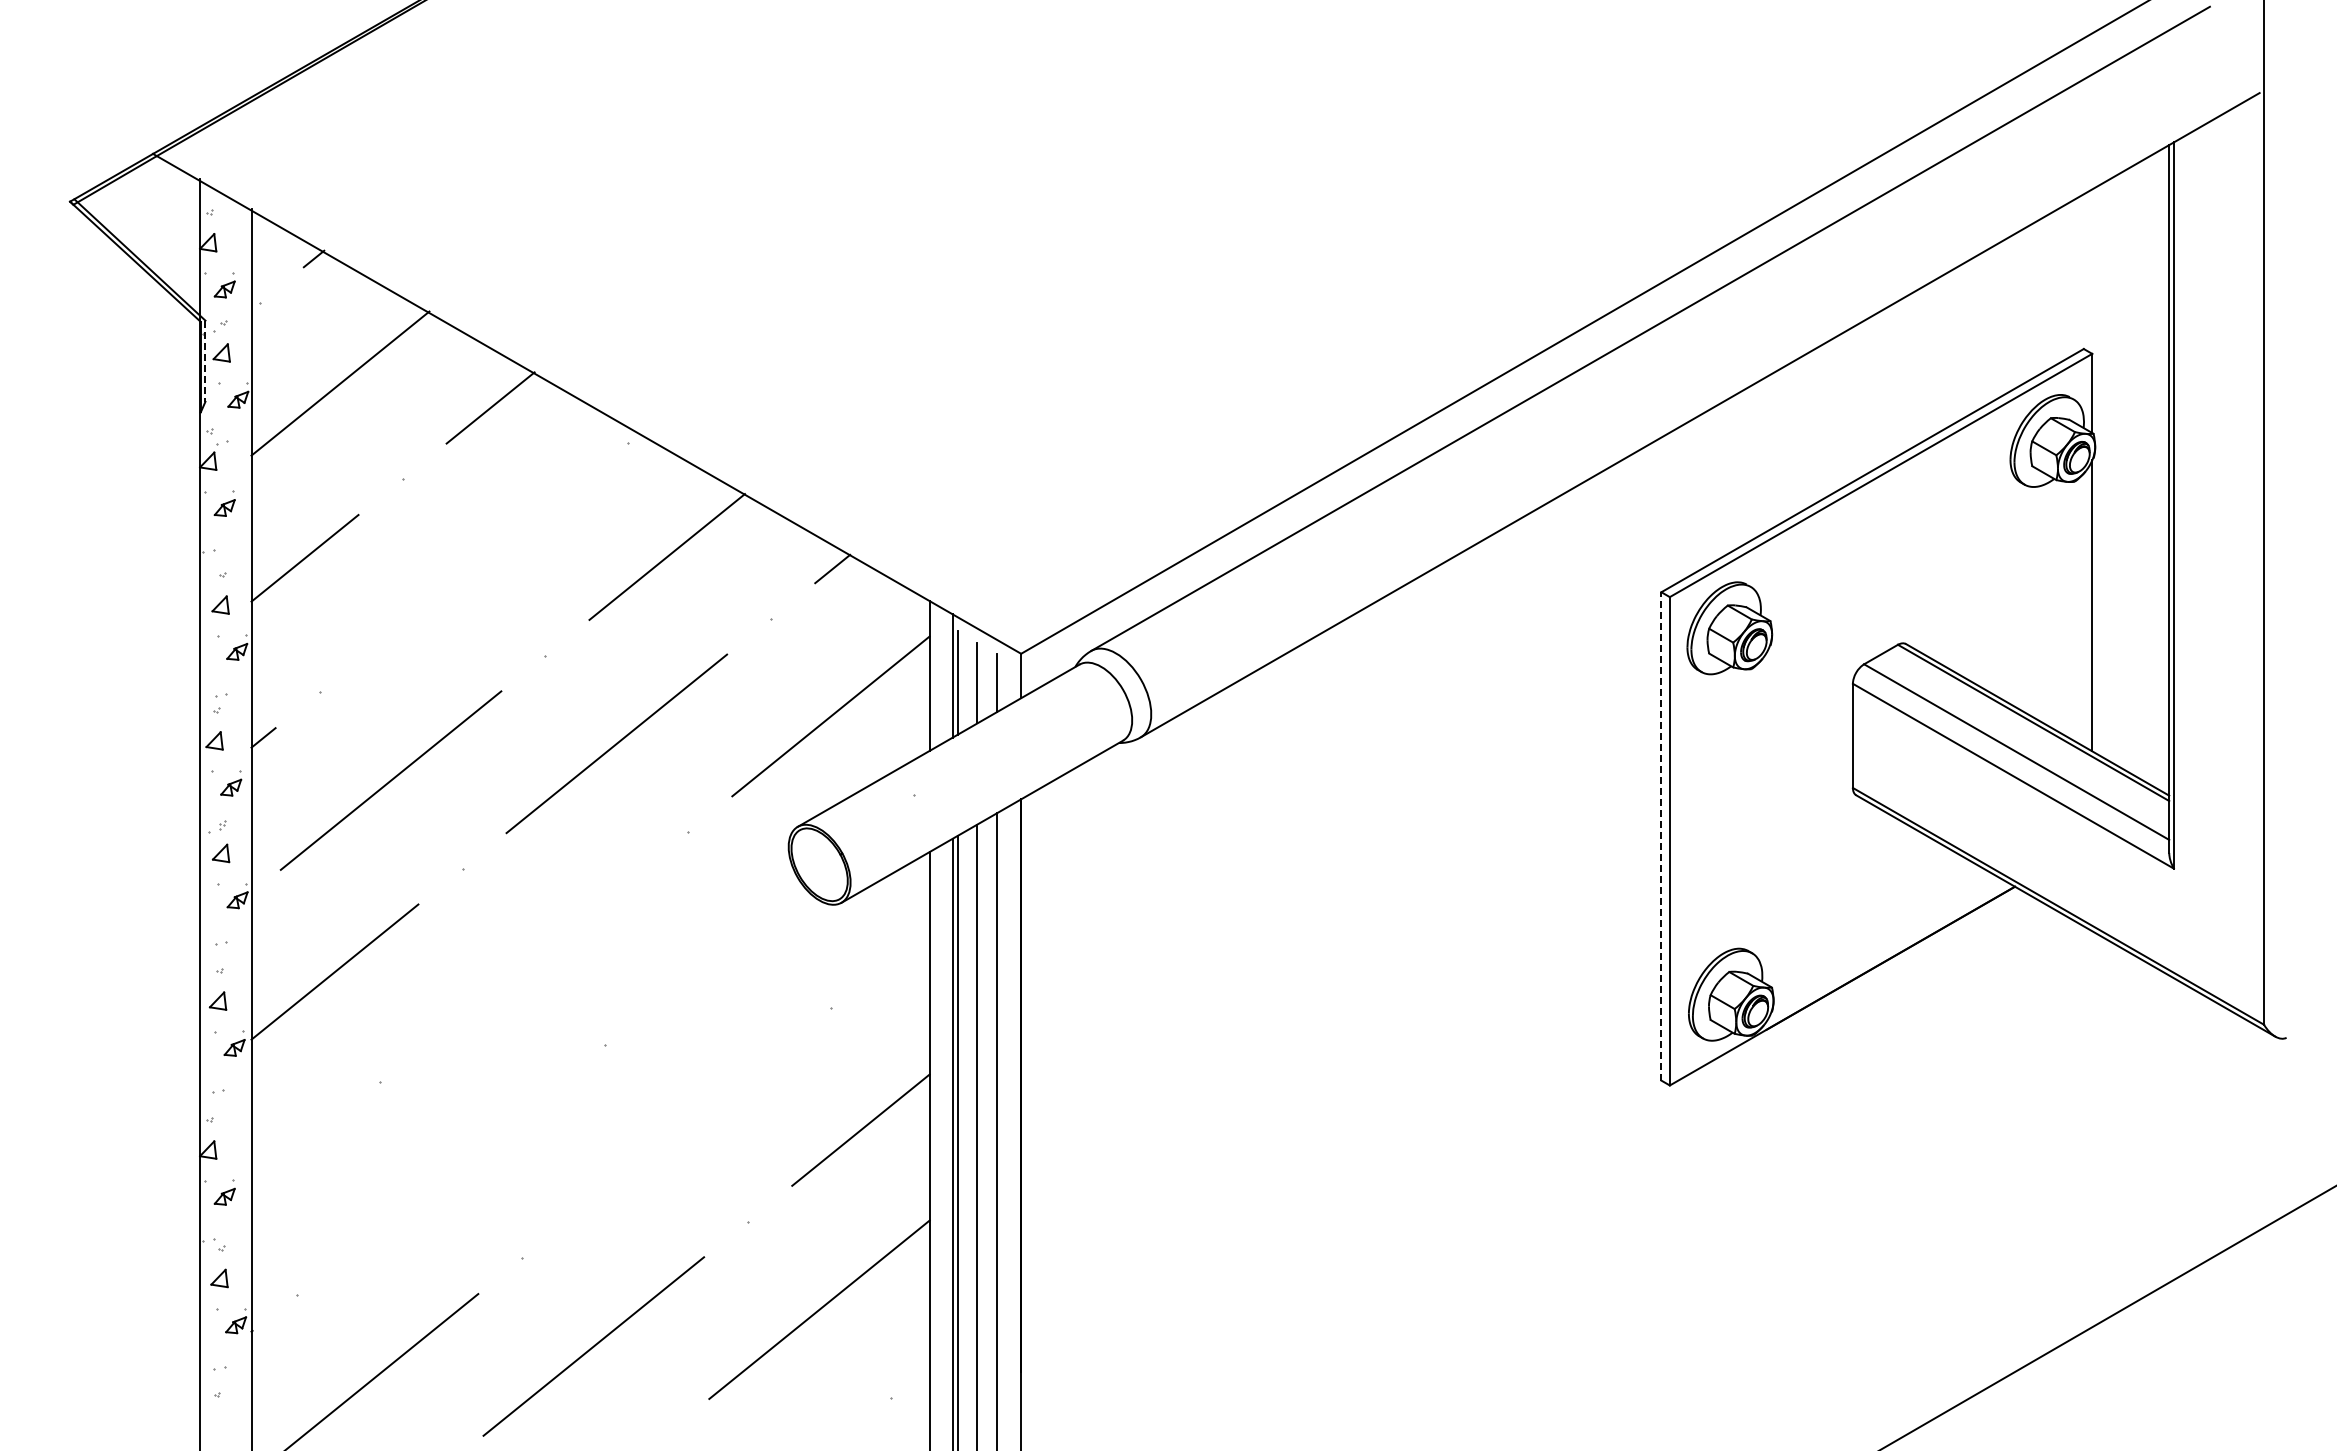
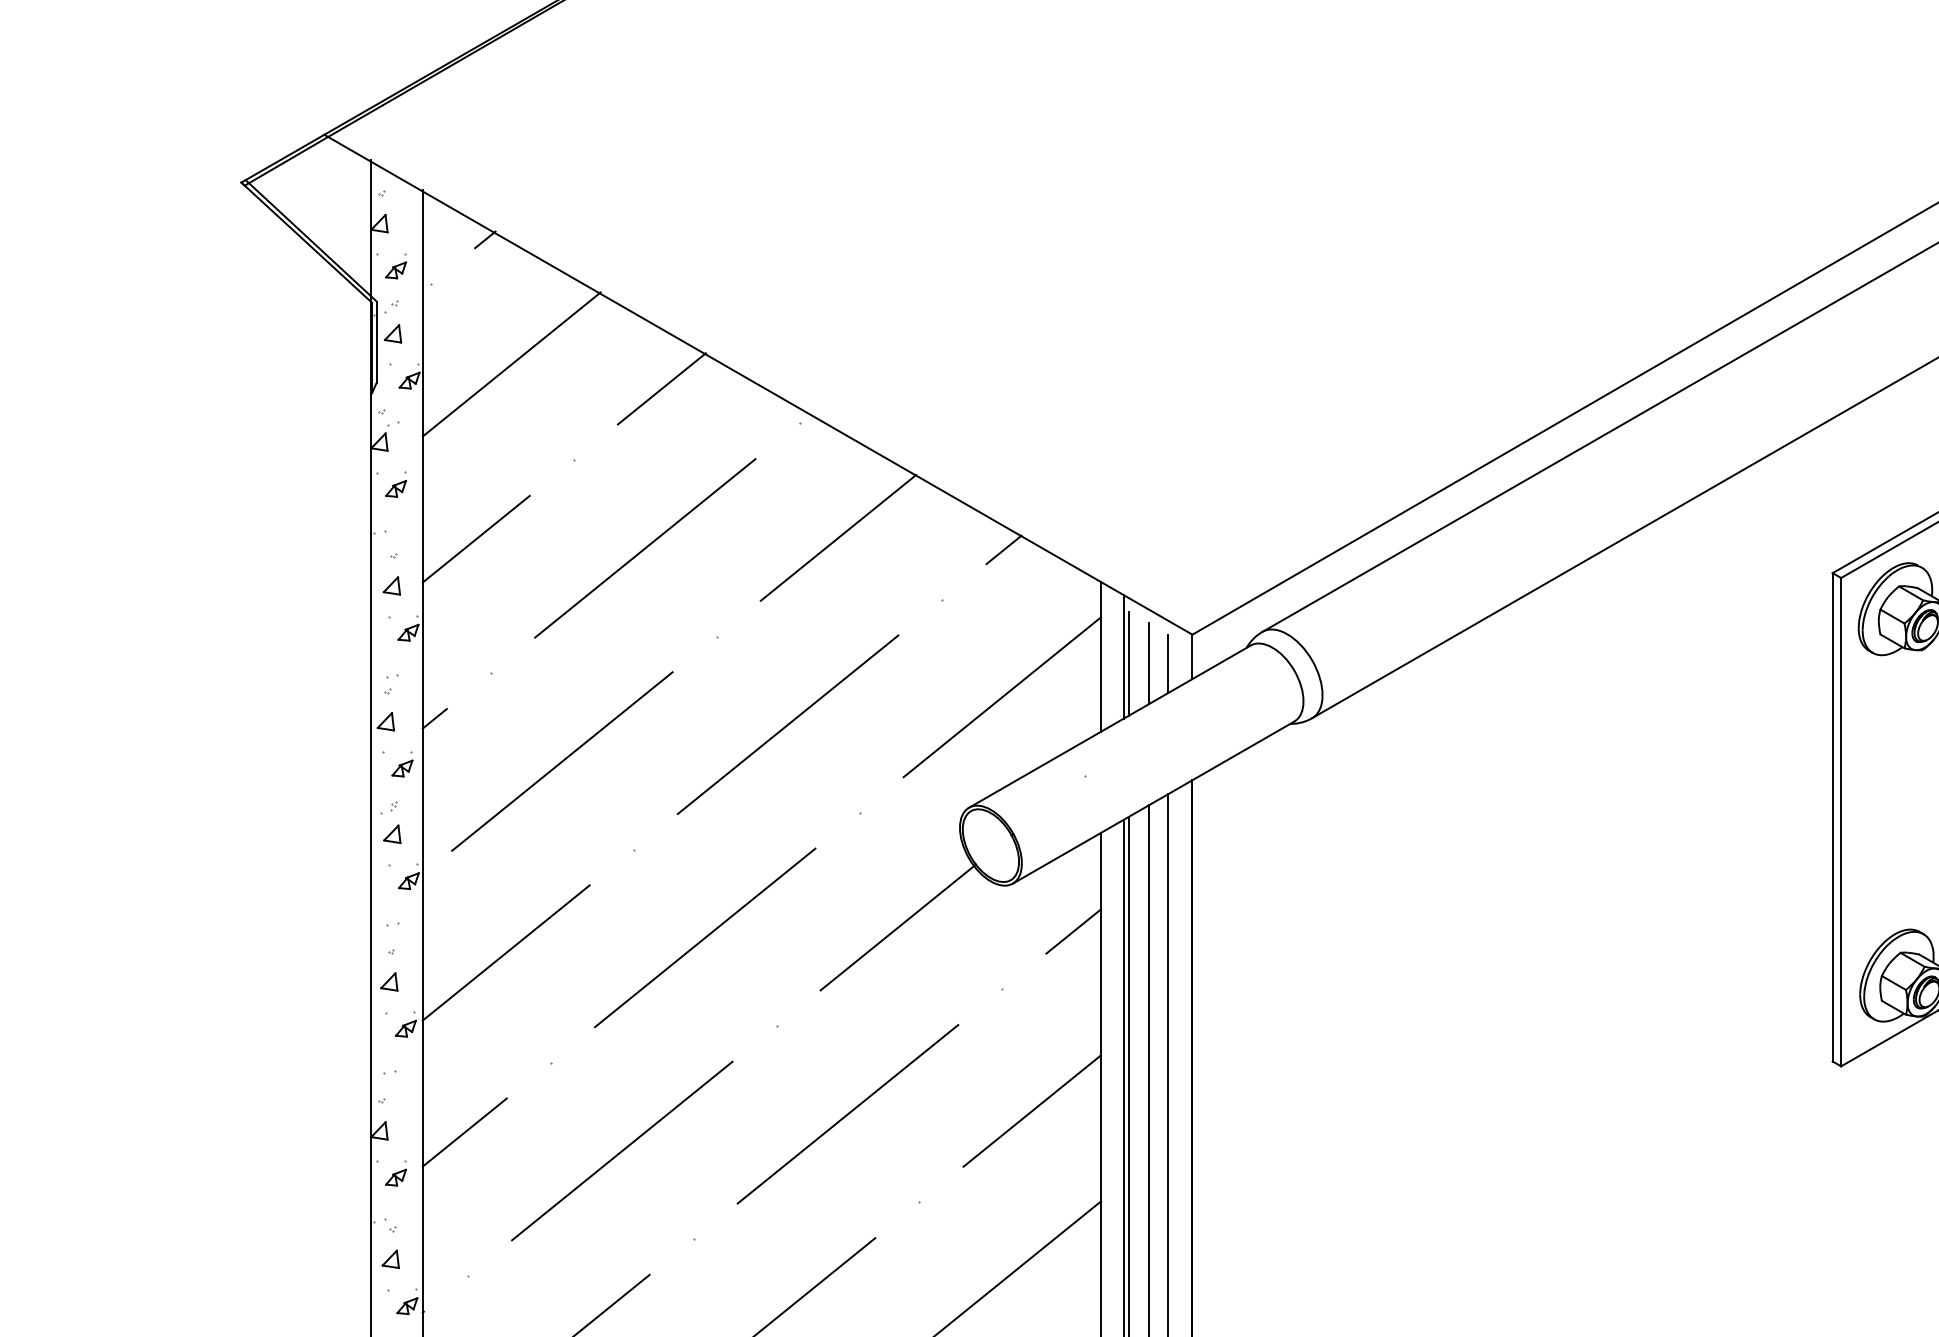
line: (205, 361) -> (376, 342), dashed -> solid
line: (473, 567) -> (644, 548), added
line: (1661, 835) -> (1832, 816), dashed -> solid
line: (726, 946) -> (897, 927), added
line: (902, 950) -> (1073, 931), added
line: (533, 956) -> (704, 937), added
line: (676, 1133) -> (847, 1114), added
line: (293, 1151) -> (464, 1132), added
line: (450, 1169) -> (621, 1150), added

